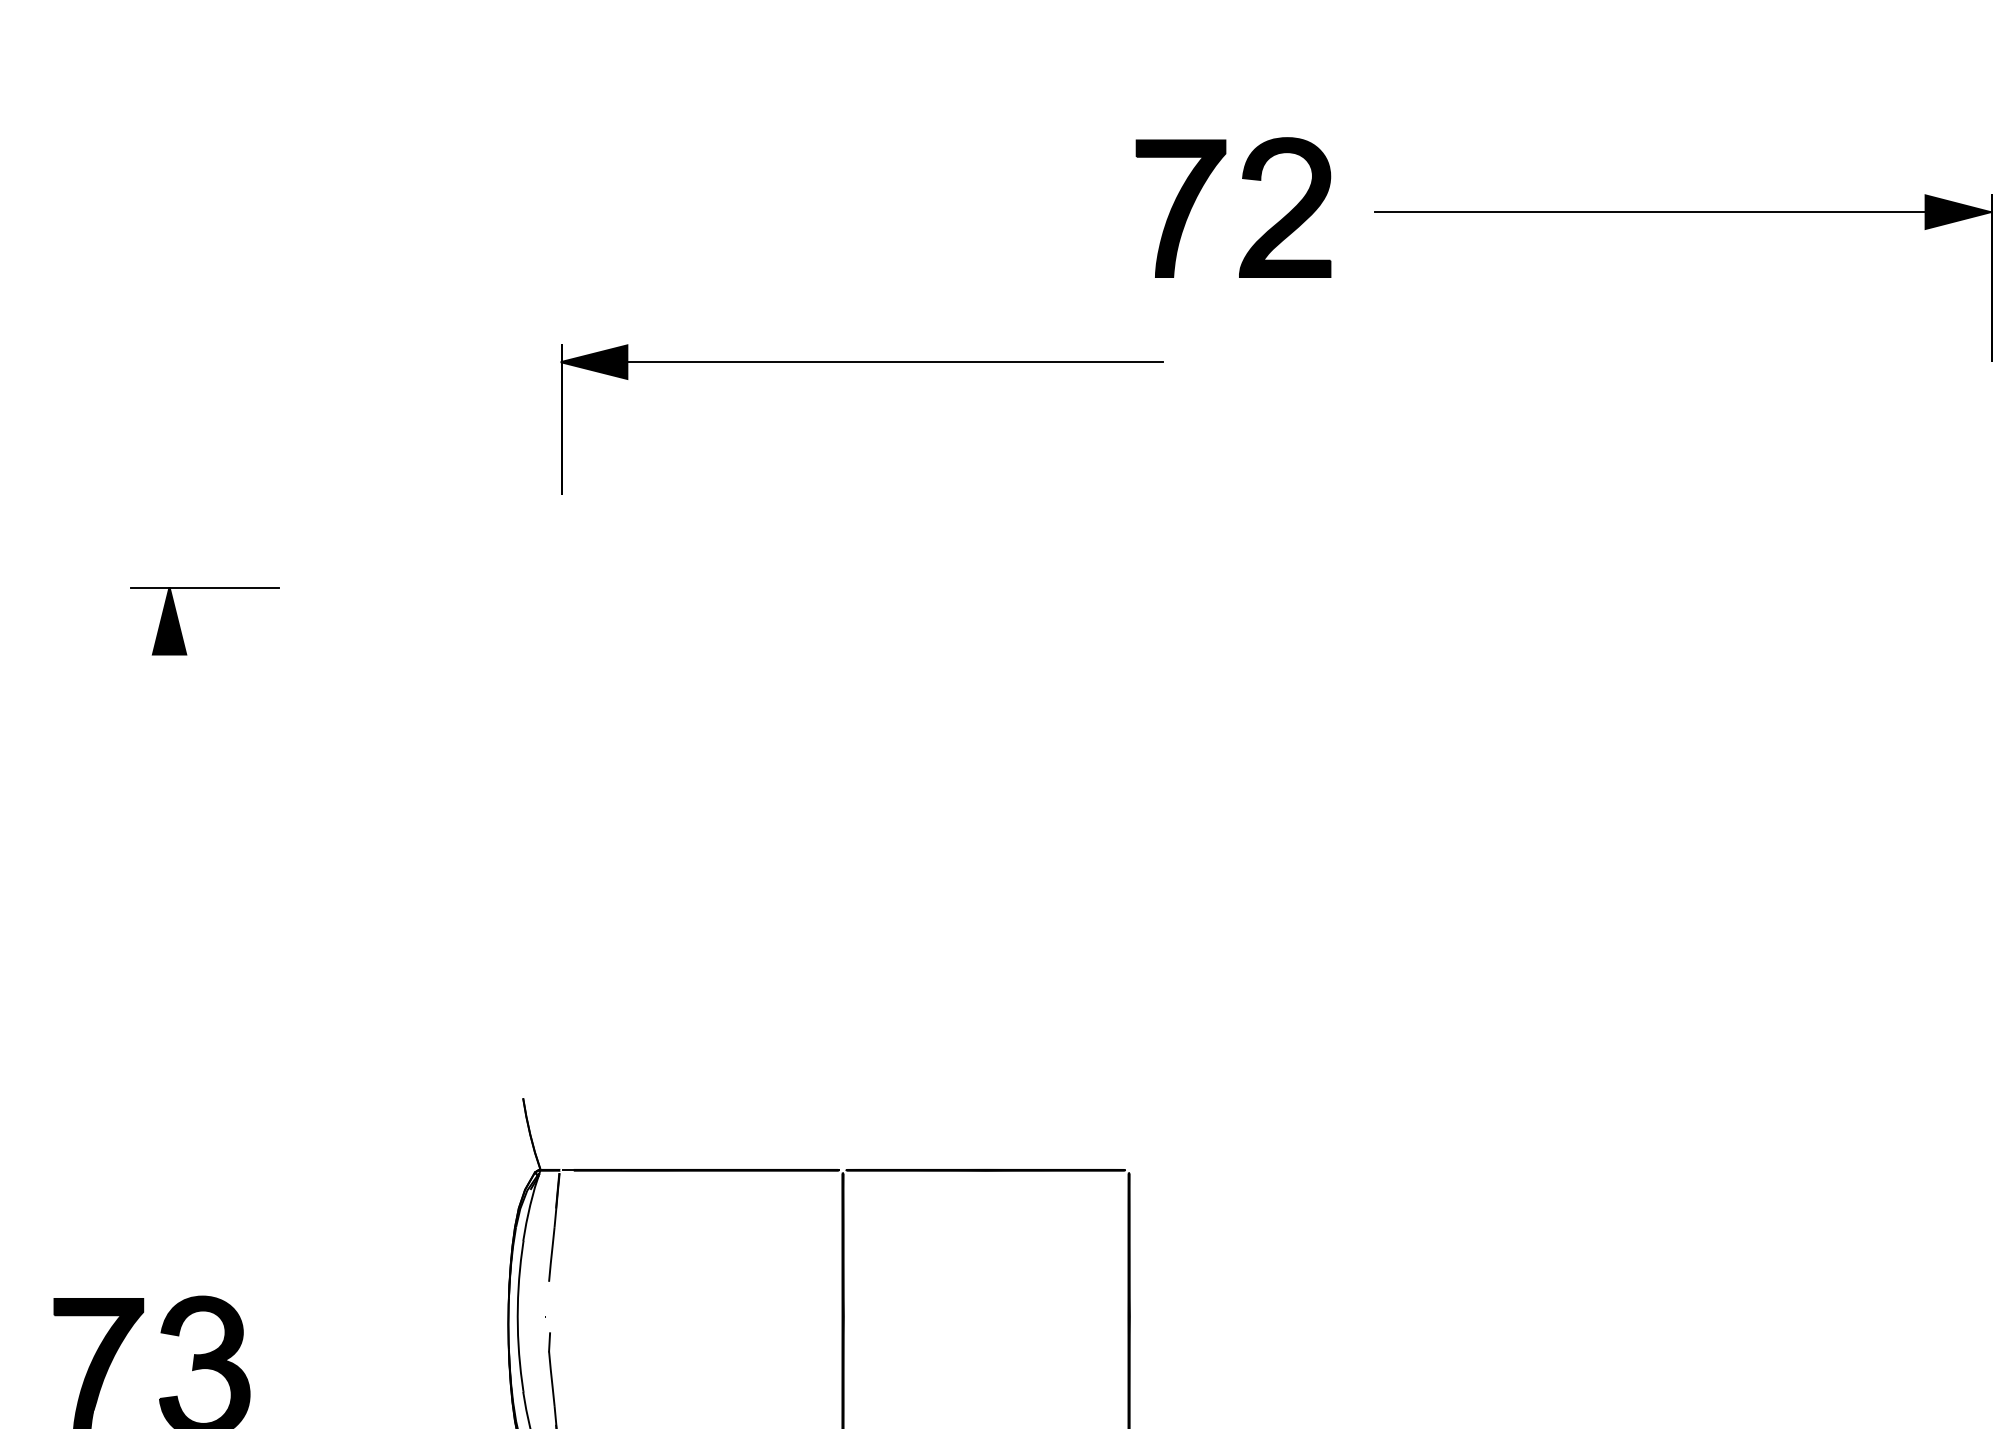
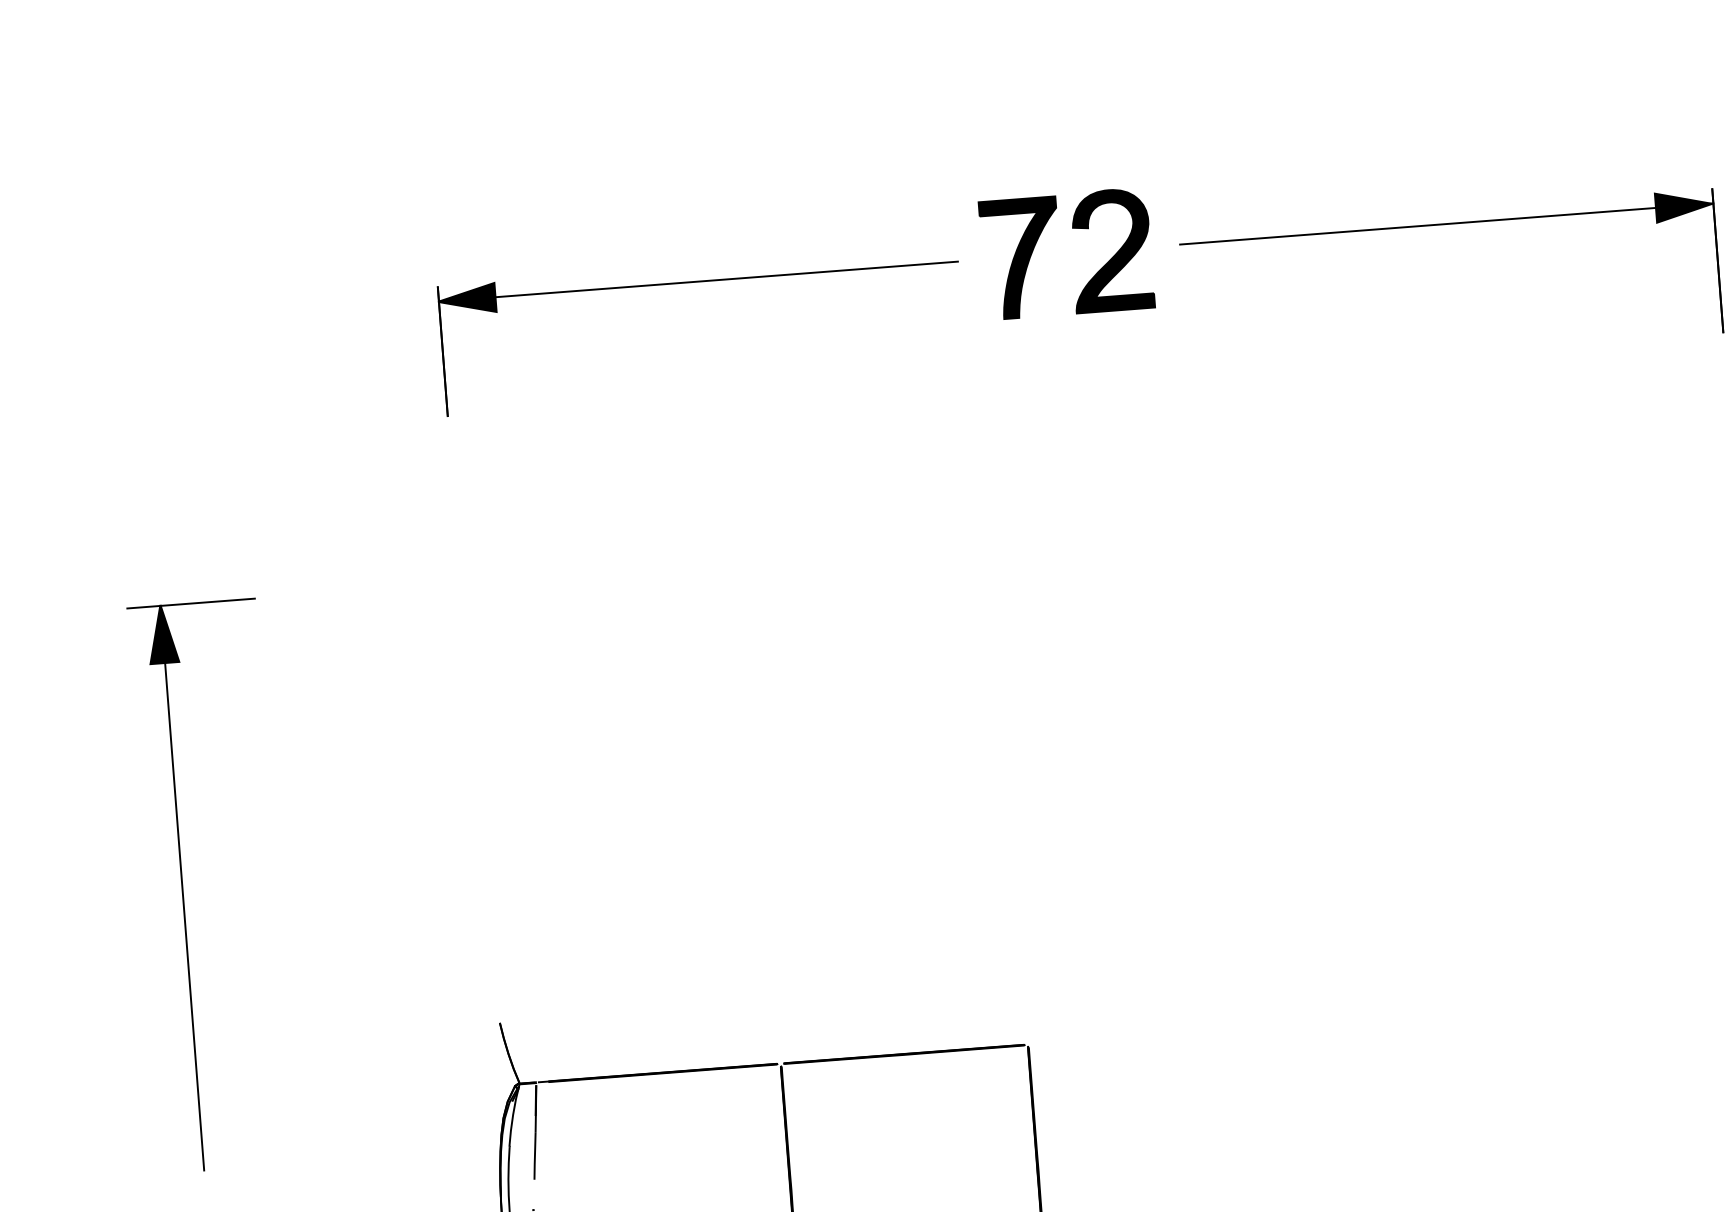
part: (1243, 179) -> (1073, 228), moved
part: (1683, 212) -> (1446, 224), moved
part: (861, 362) -> (697, 282), moved
line: (169, 914) -> (182, 887), added

